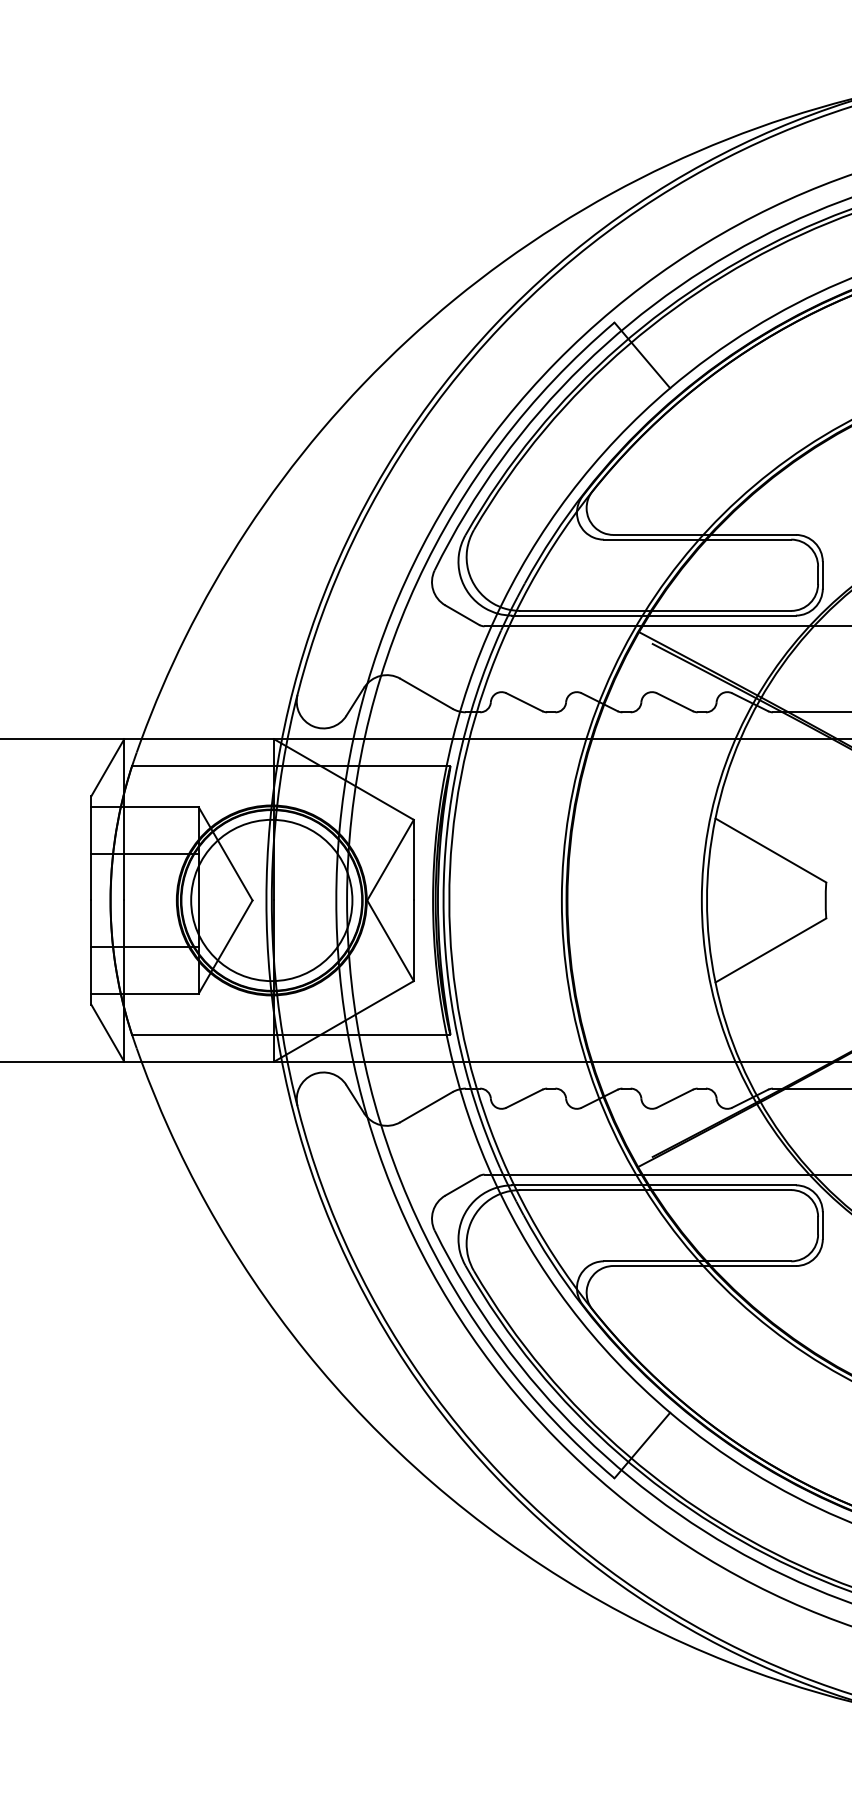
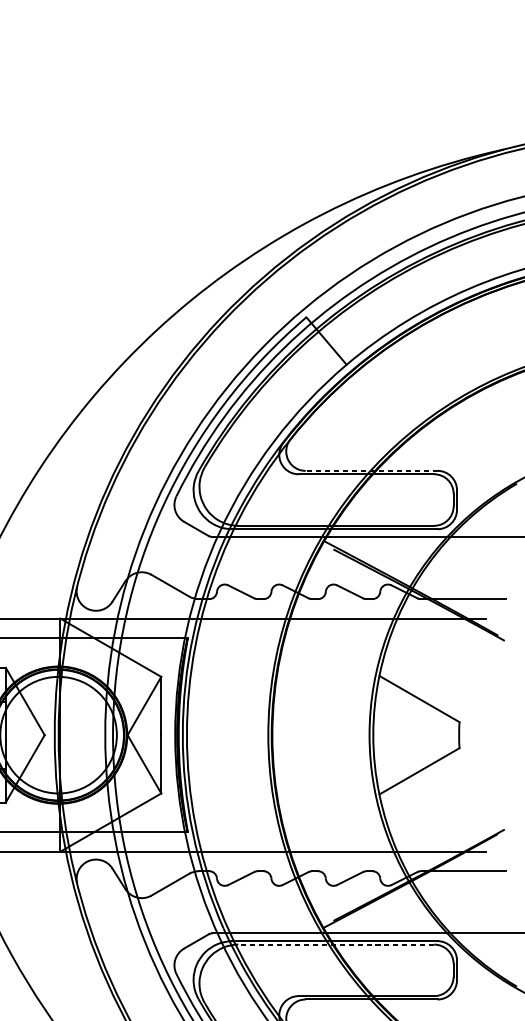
line: (704, 534) -> (371, 470), solid -> dashed
line: (655, 1190) -> (336, 944), solid -> dashed

